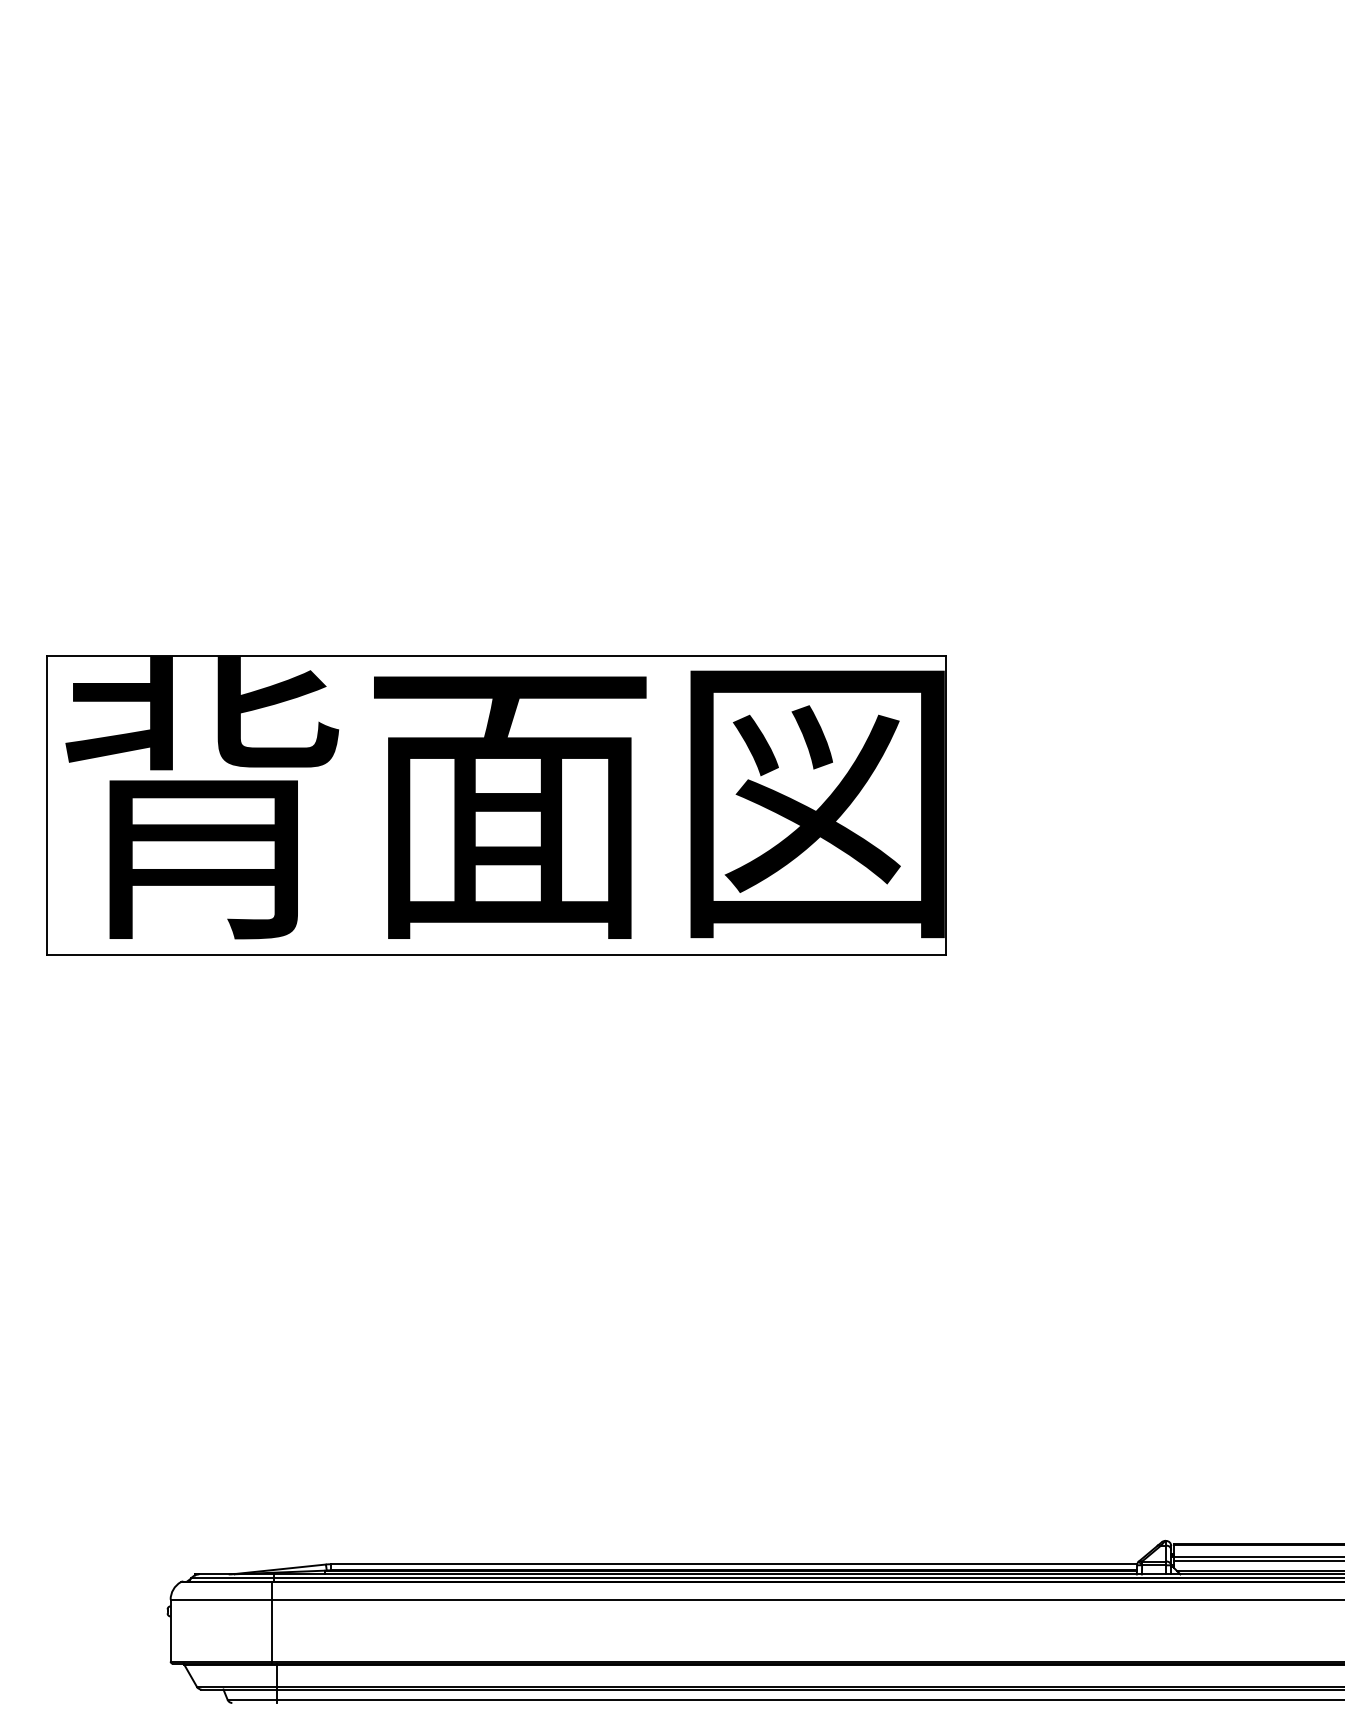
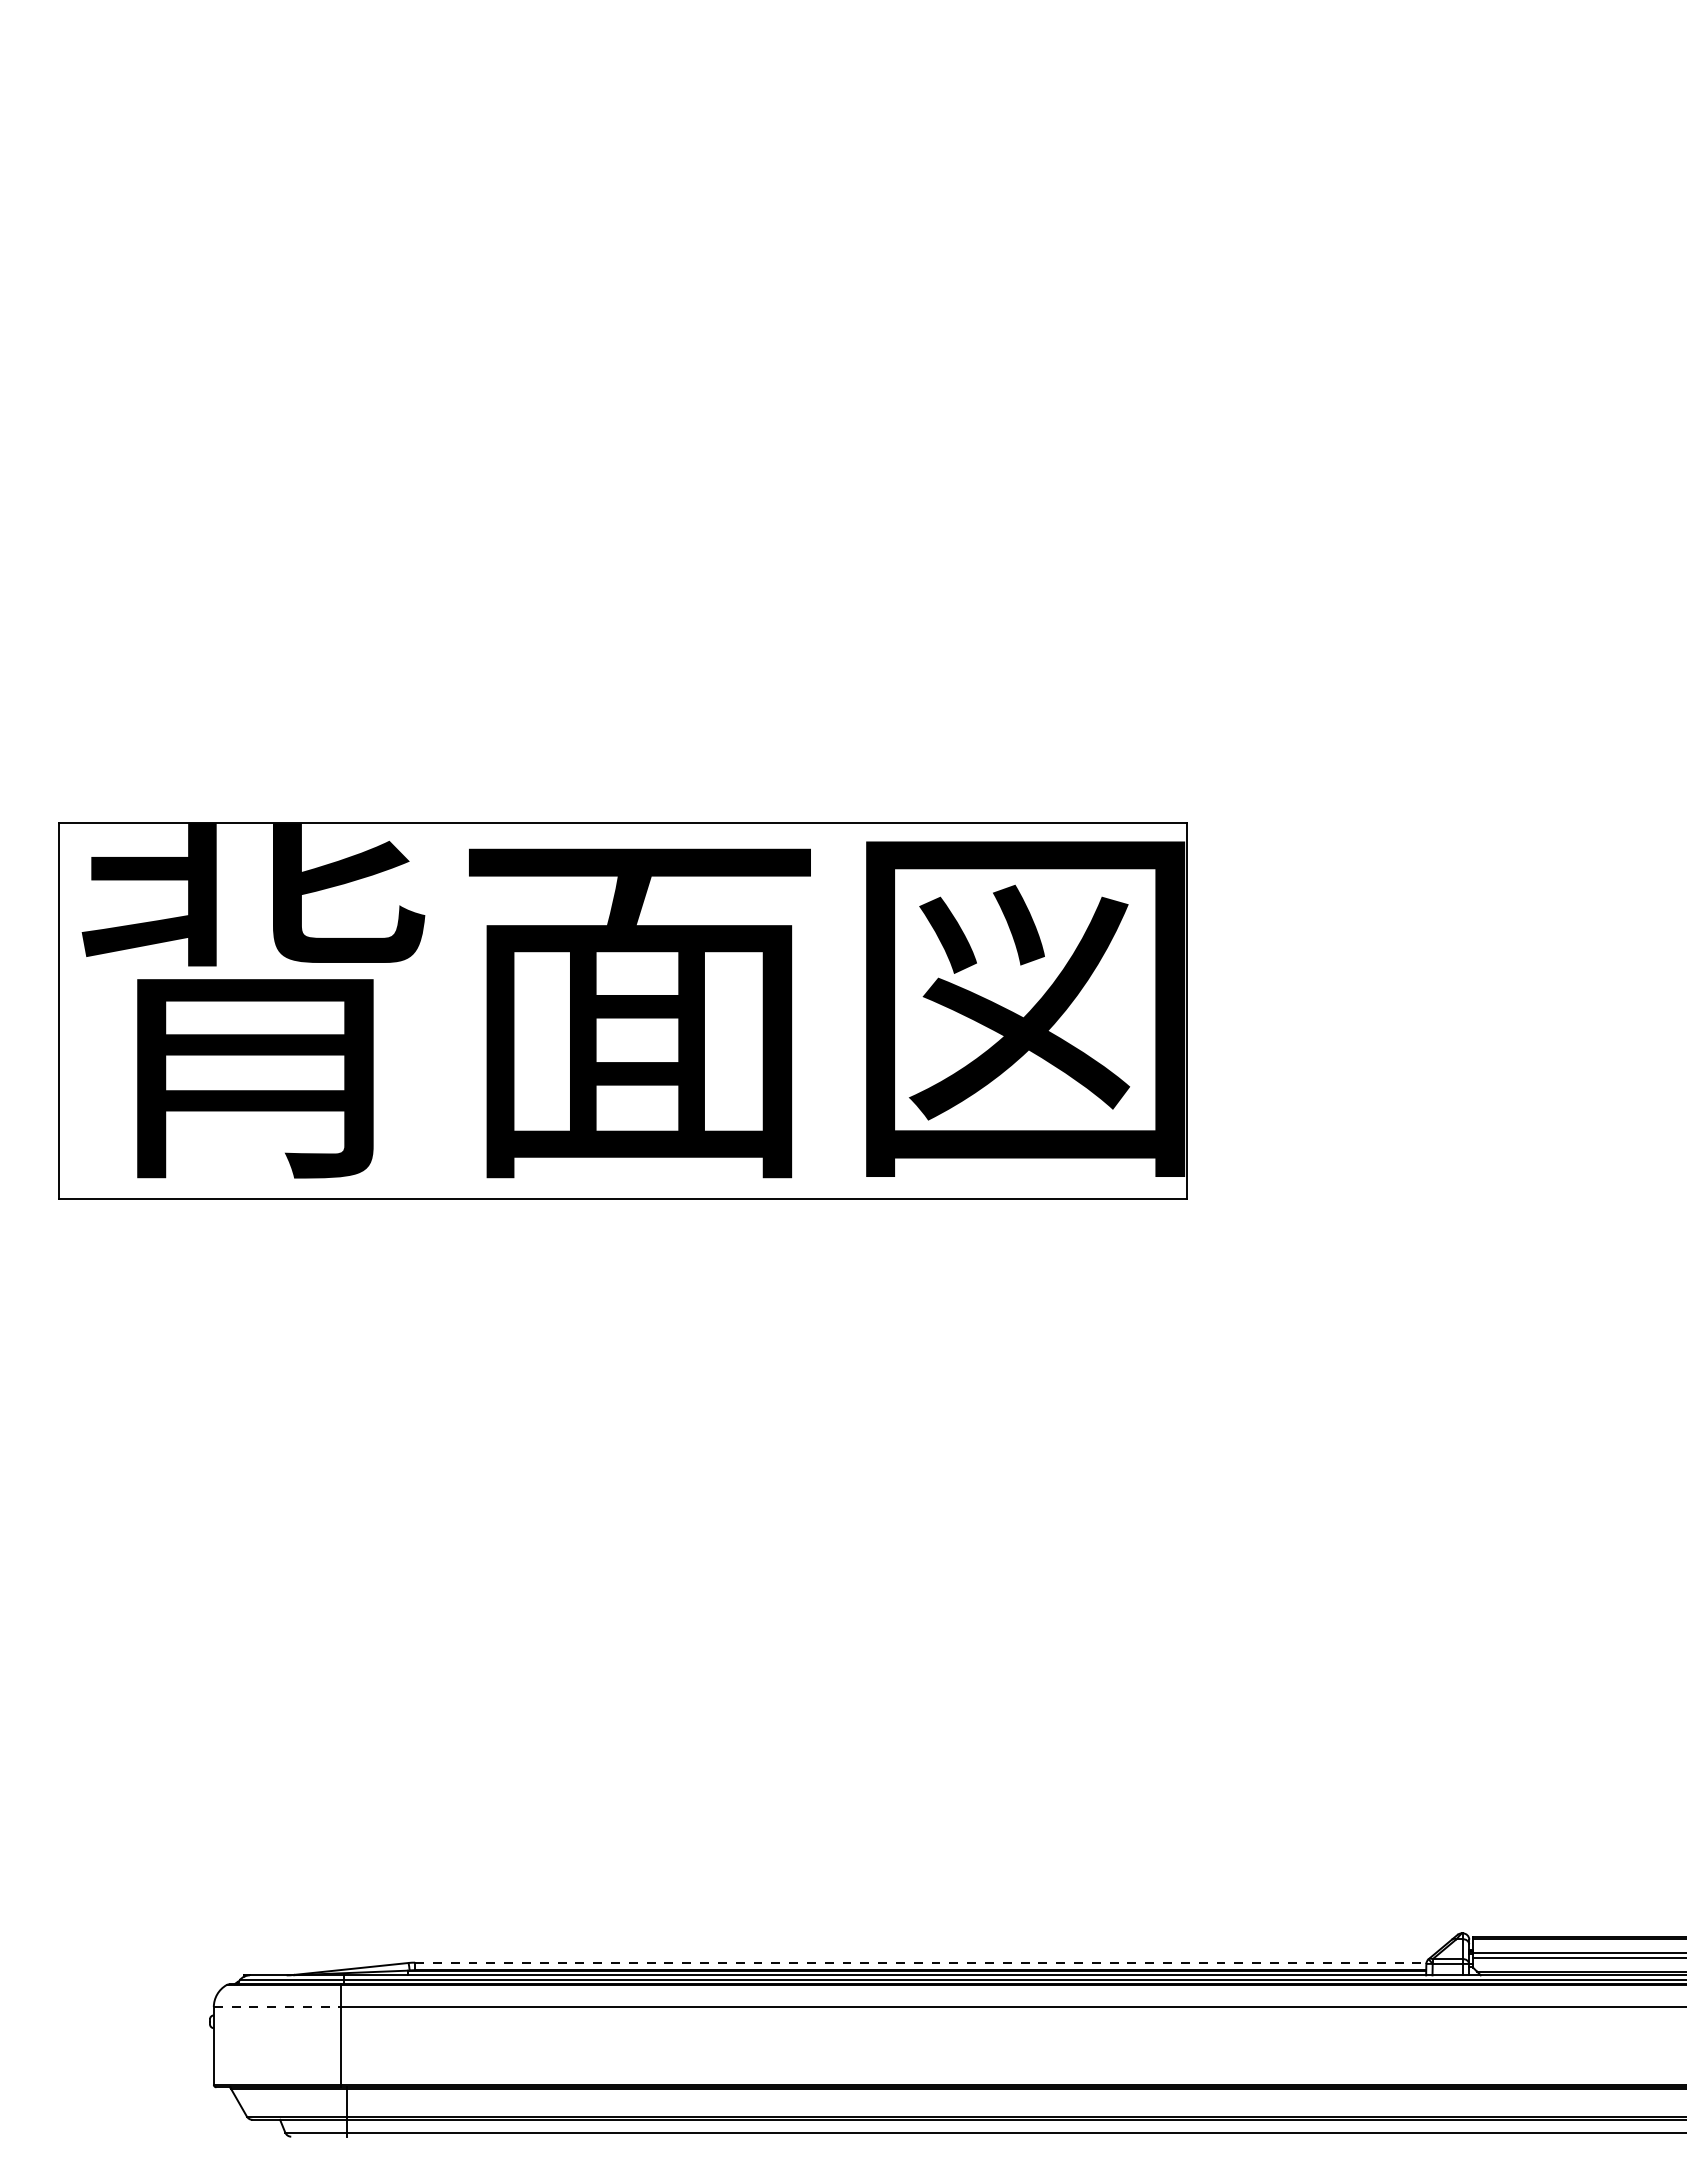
line: (733, 1564) -> (920, 1962), solid -> dashed
line: (221, 1600) -> (277, 2007), solid -> dashed

